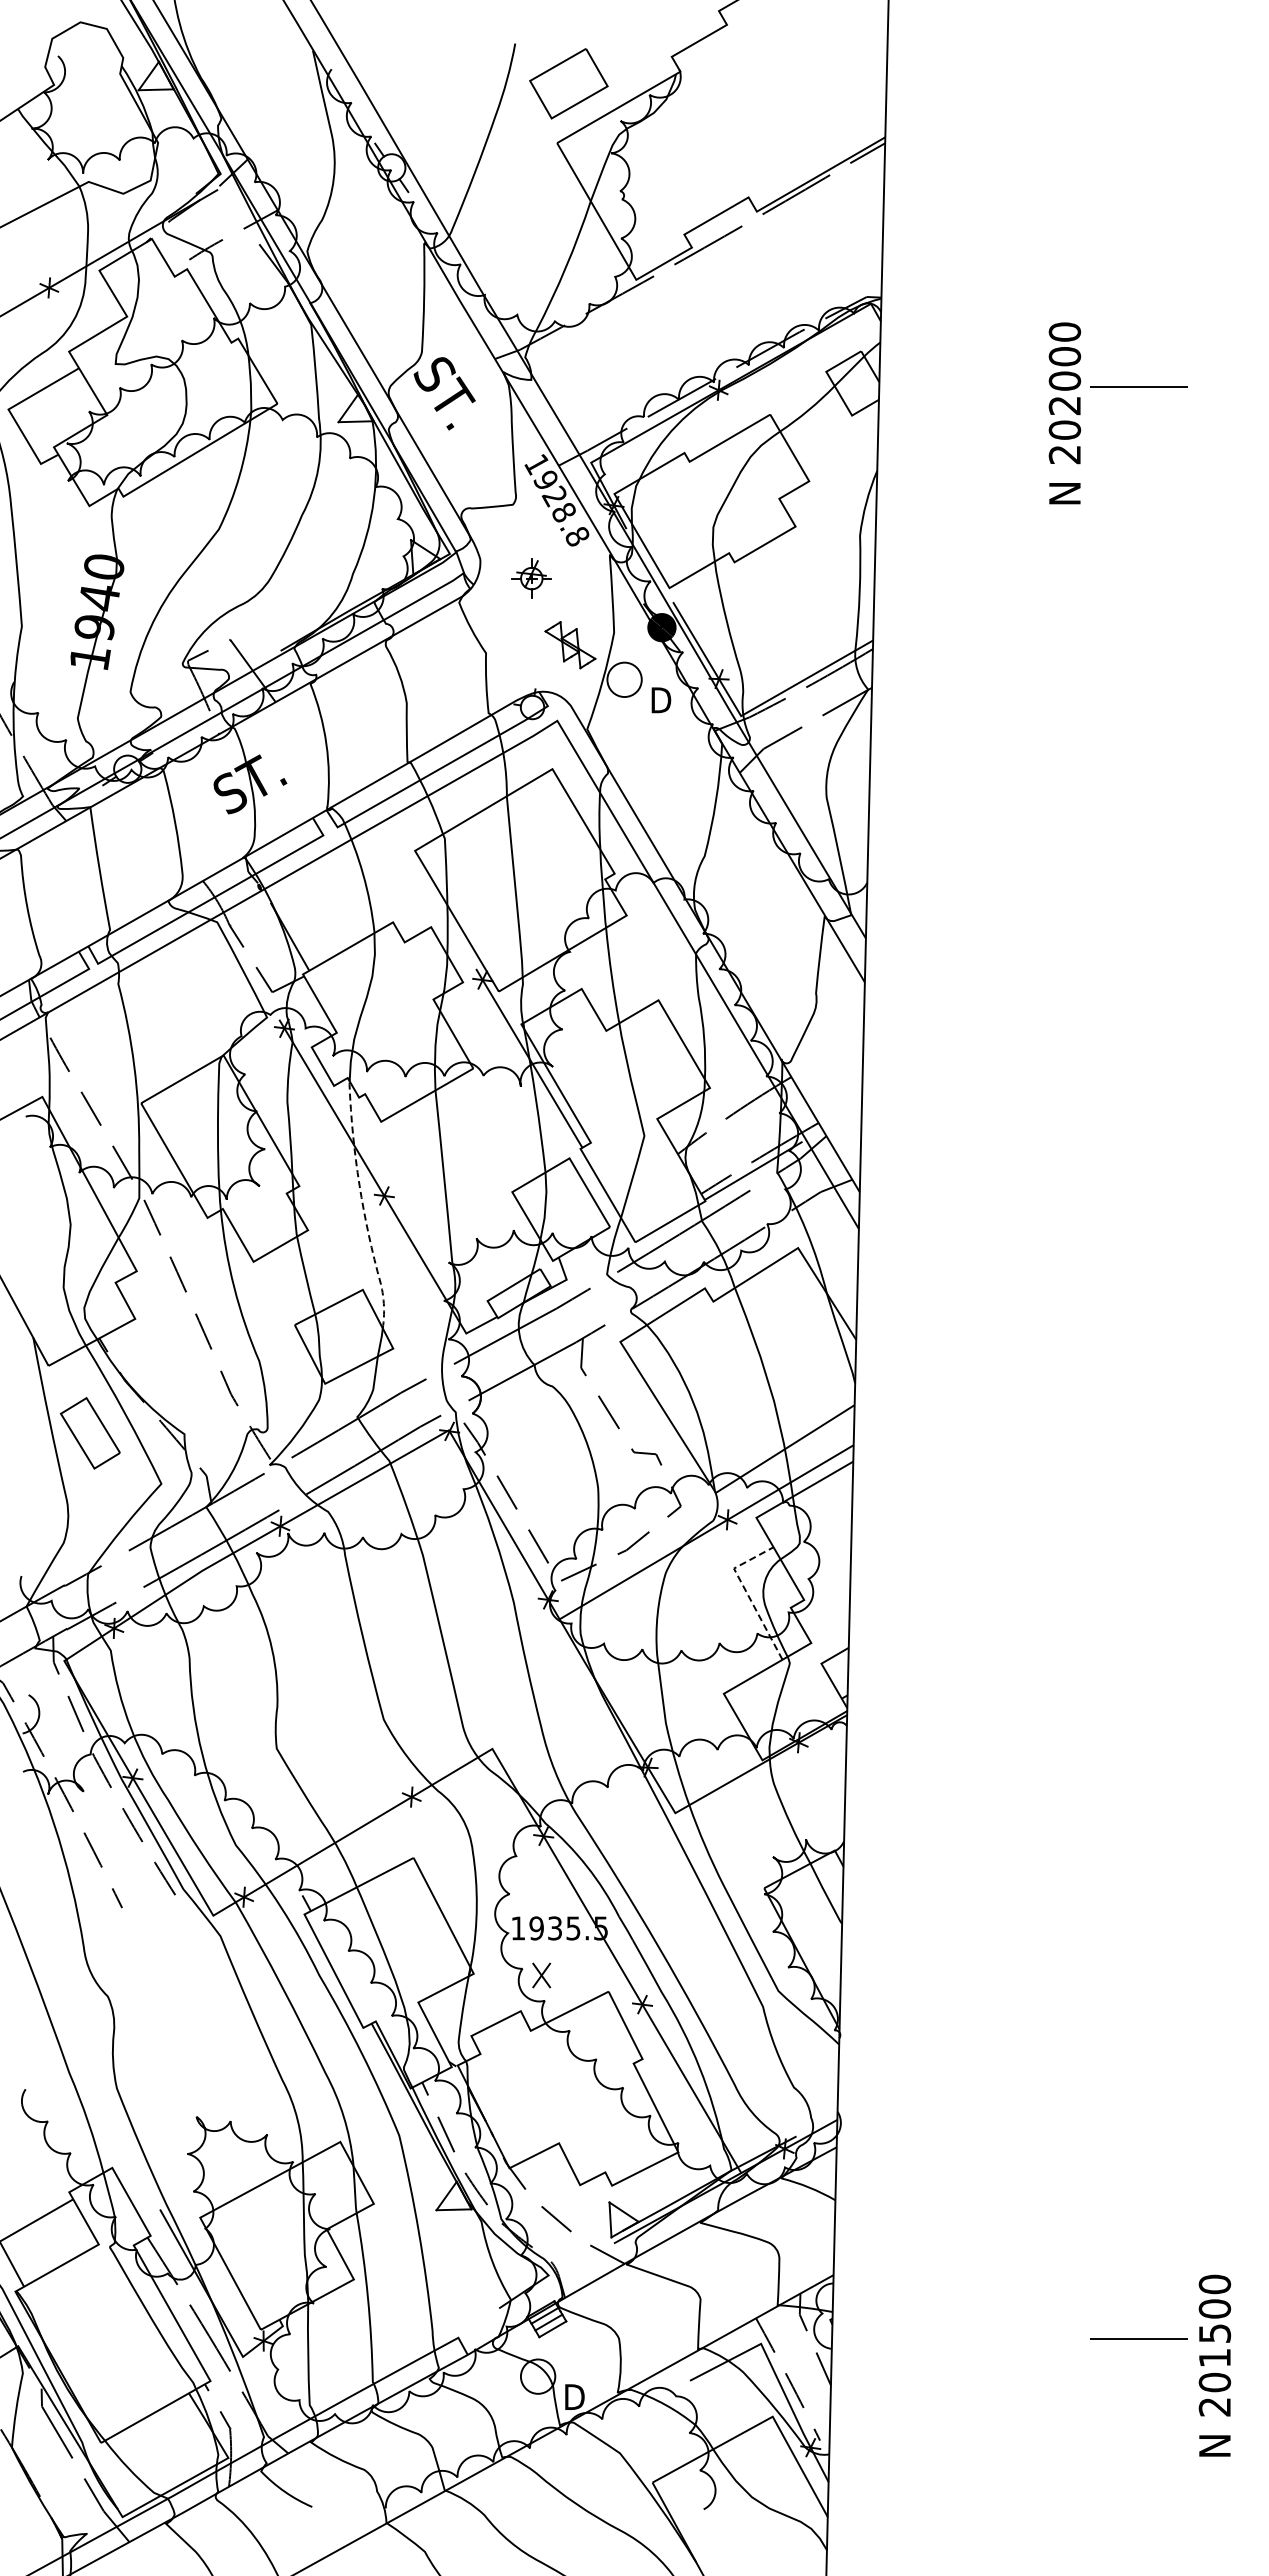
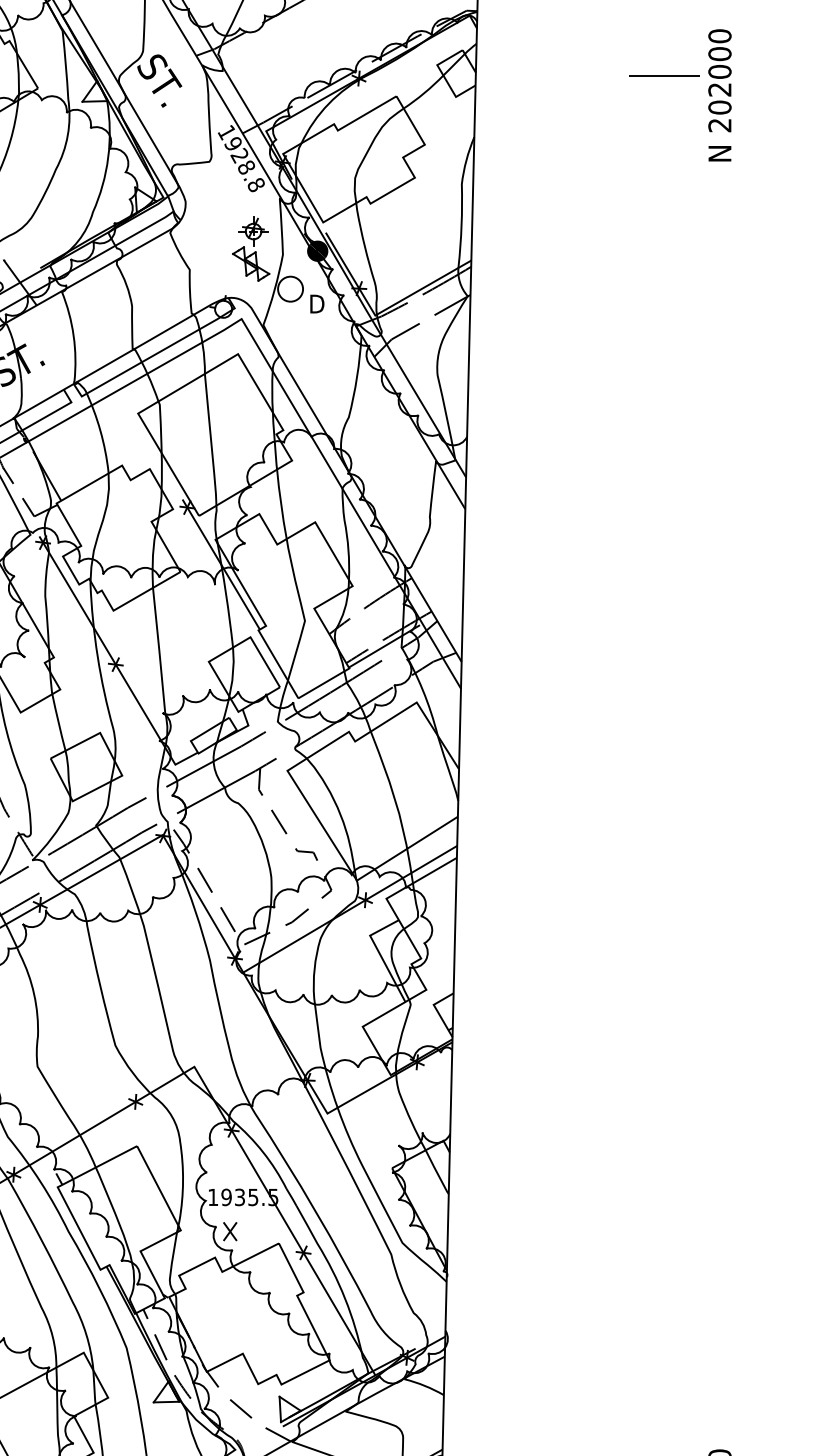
text: (1064, 413) -> (719, 95), moved
part: (531, 578) -> (253, 231), moved
line: (363, 1207) -> (100, 673), dashed -> solid
line: (747, 1593) -> (379, 953), dashed -> solid

